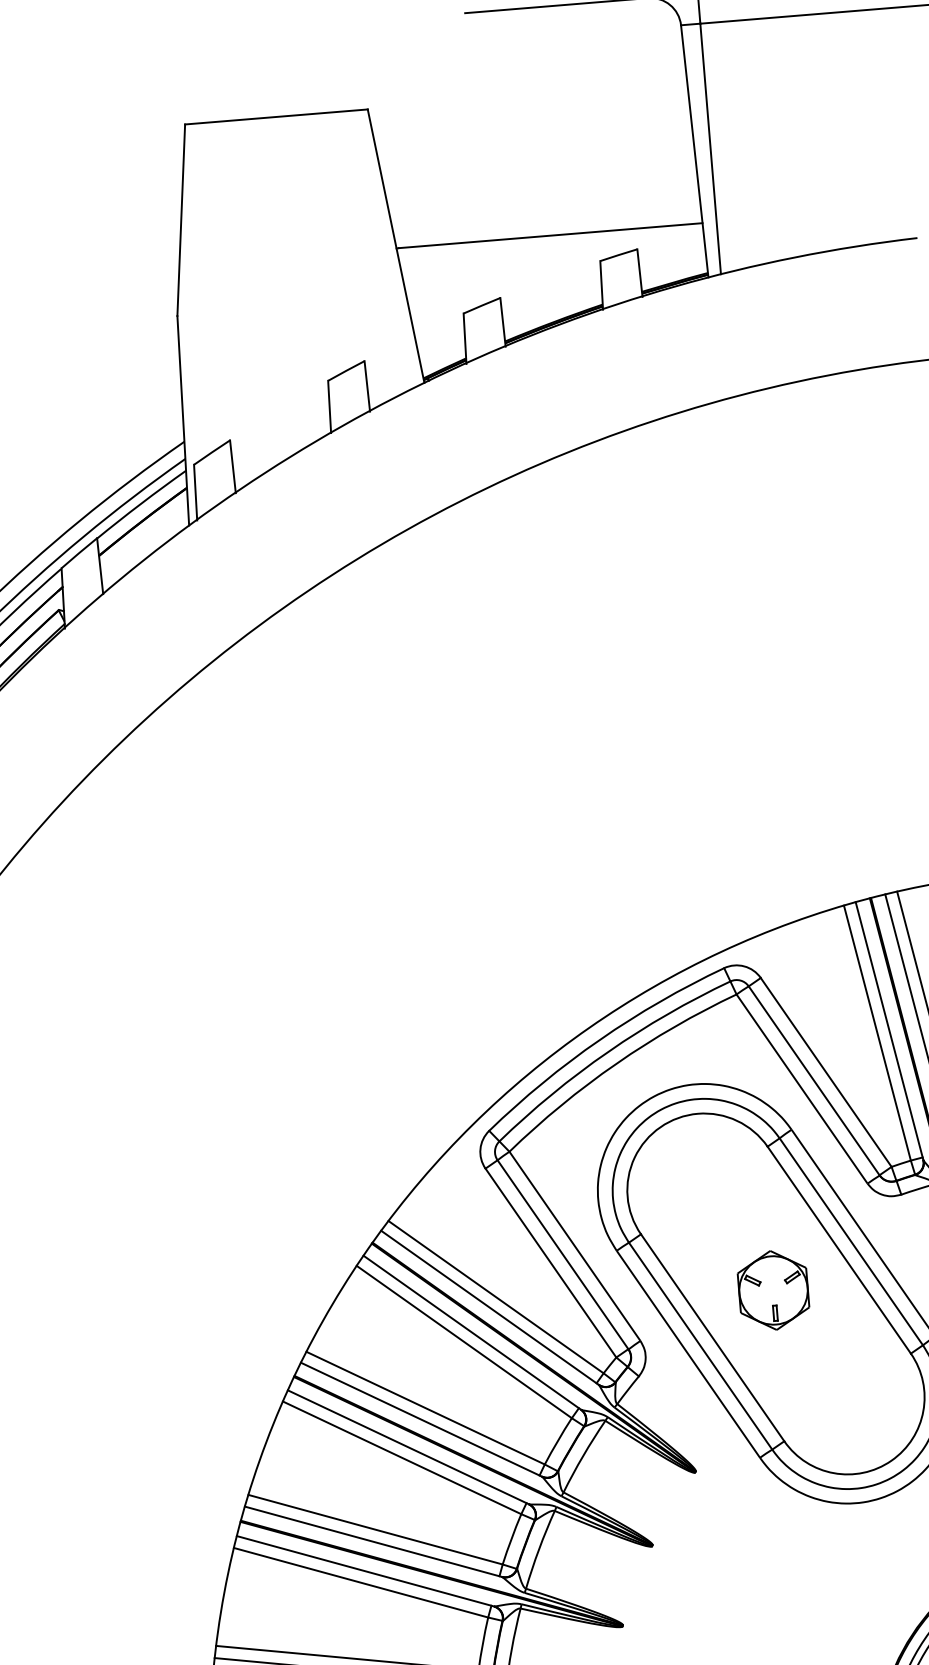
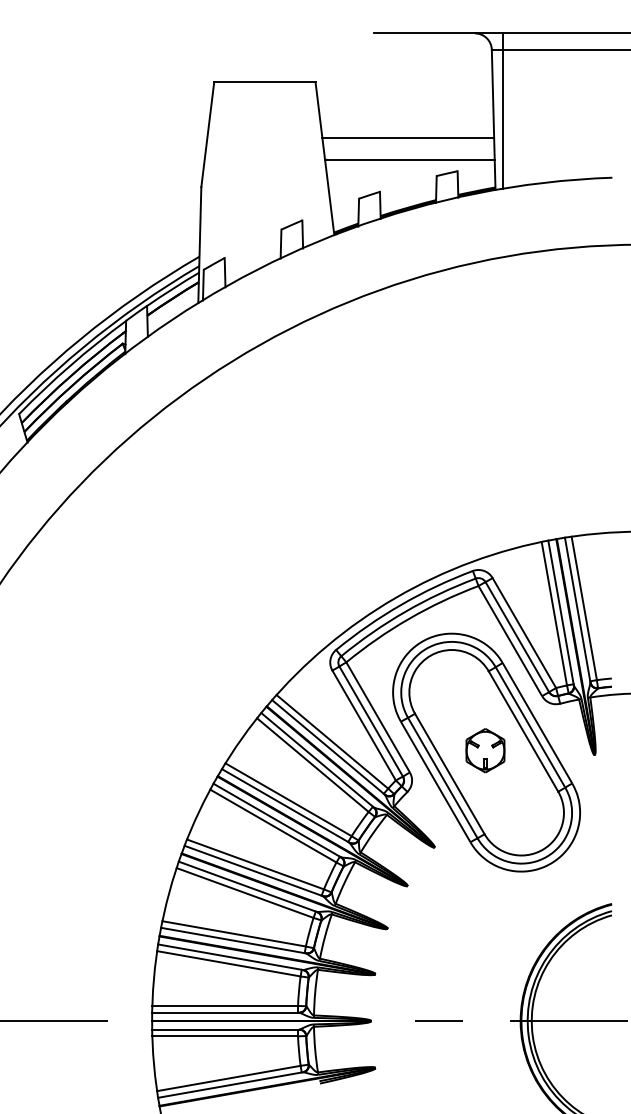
line: (543, 195) -> (408, 137), added

